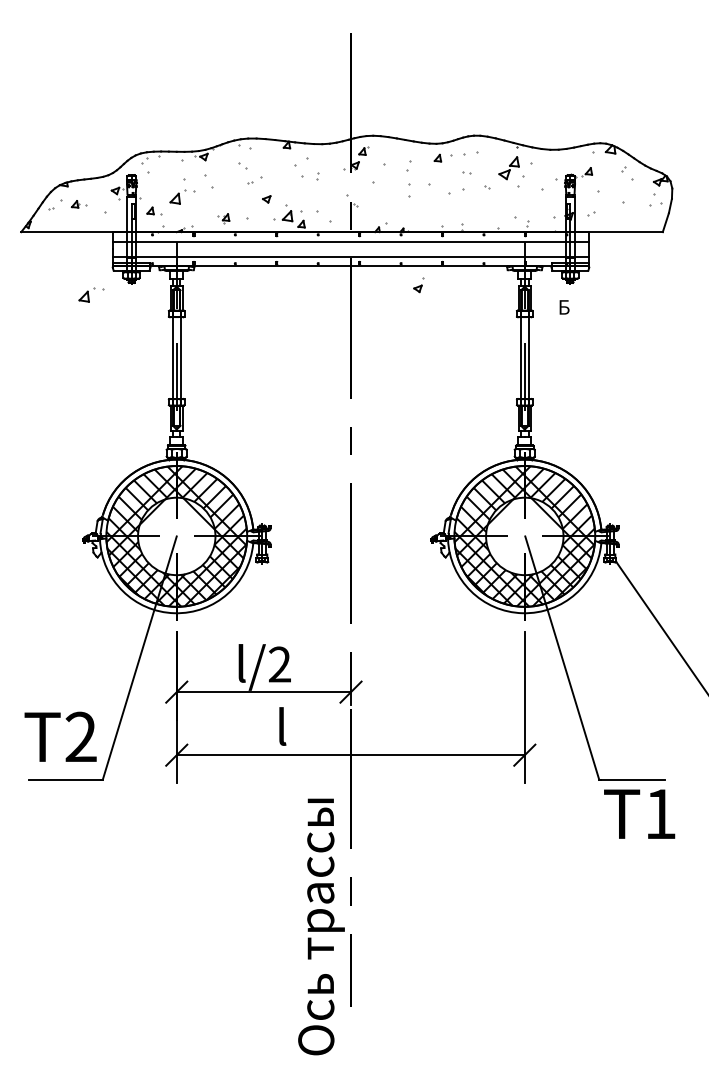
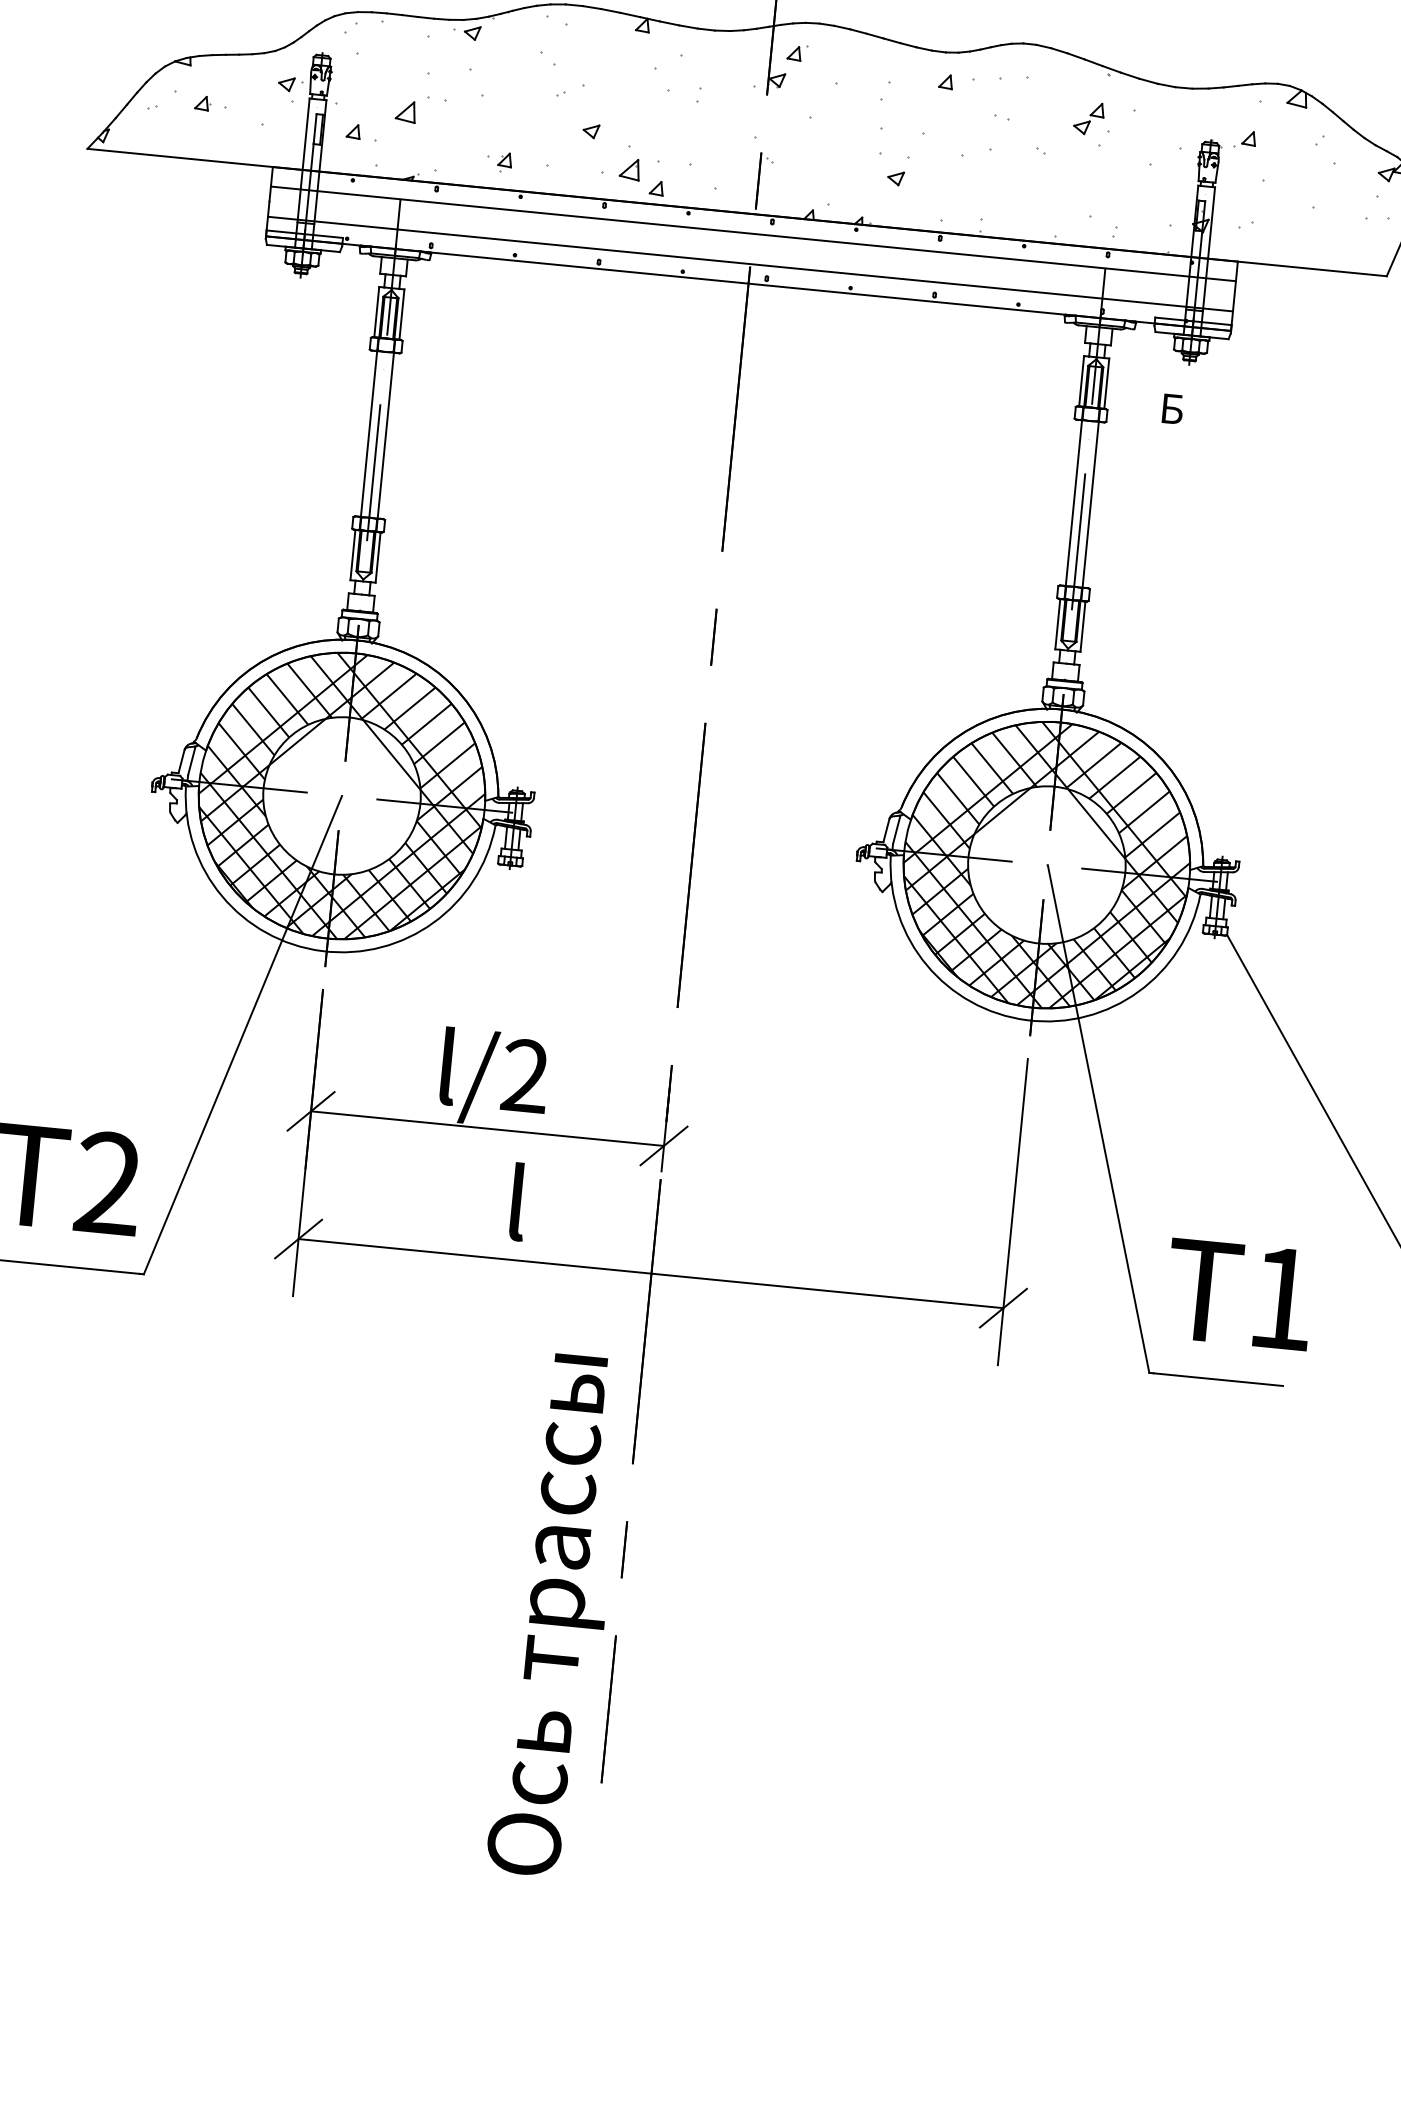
part: (510, 171) -> (1090, 123), size x0.71
part: (418, 285) -> (897, 171), moved
part: (91, 294) -> (217, 289), removed
text: (639, 813) -> (1239, 1293), moved

